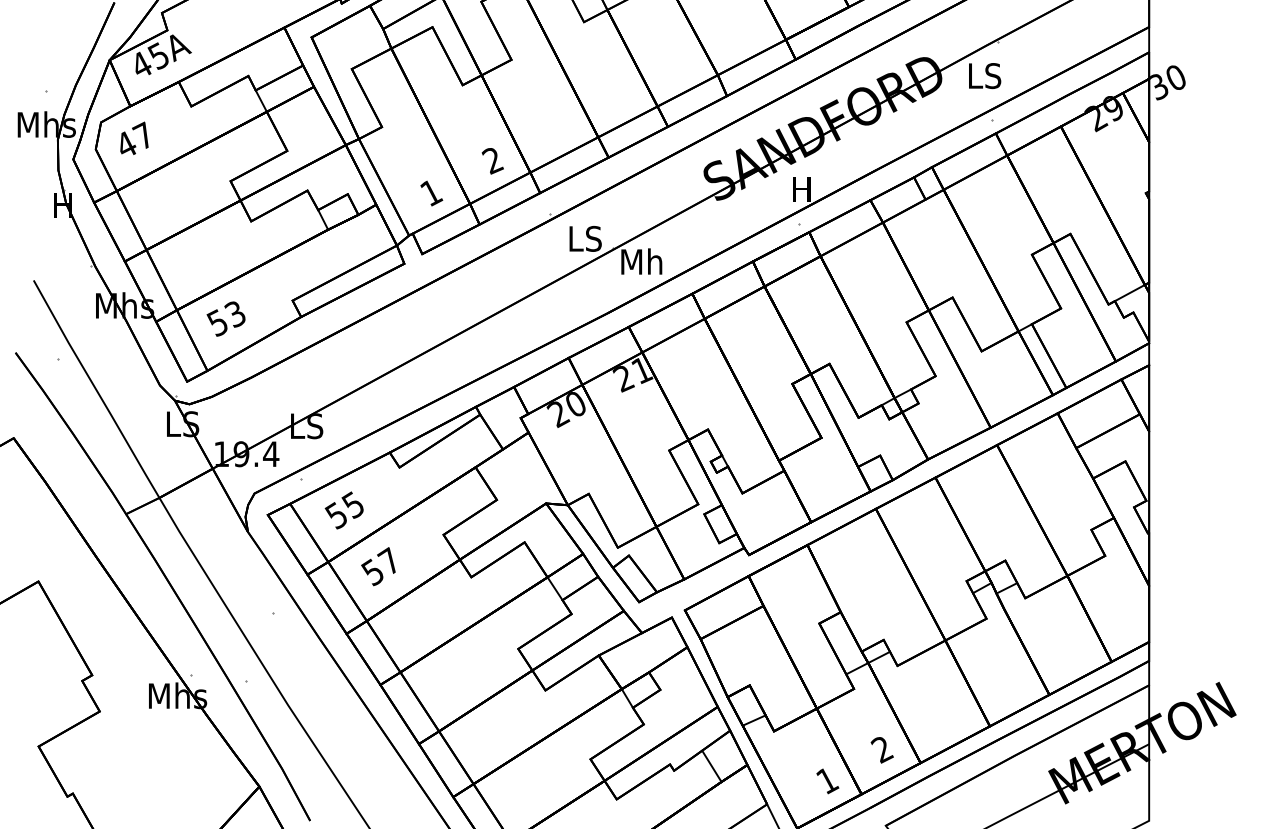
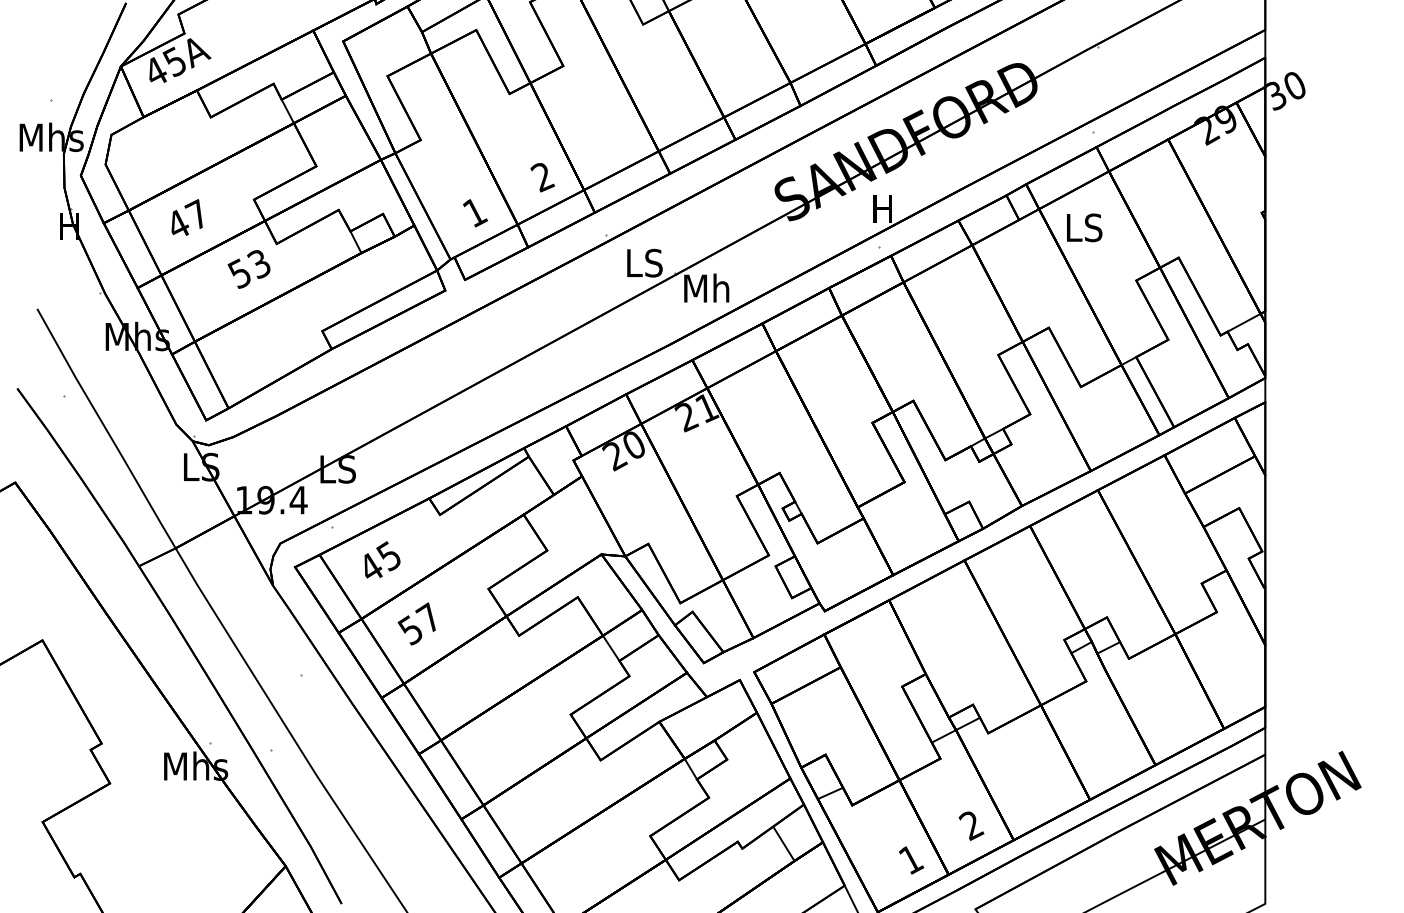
text: (984, 75) -> (1084, 227), moved
text: (133, 138) -> (186, 217), moved
text: (225, 319) -> (248, 269), moved
text: (335, 515) -> (369, 567), 55 -> 45

